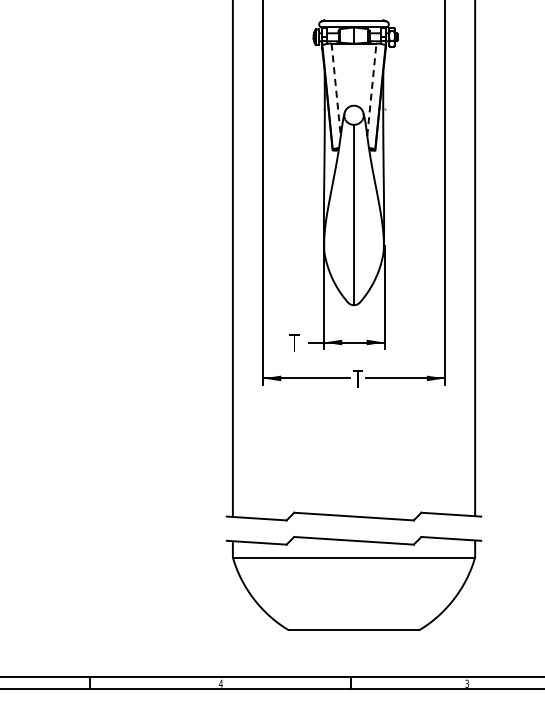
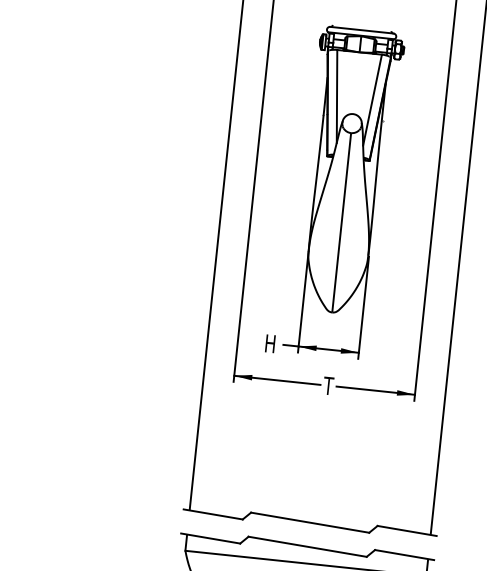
line: (371, 89) -> (372, 99), dashed -> solid
line: (336, 90) -> (337, 97), dashed -> solid
text: (294, 342) -> (269, 343), T -> H

